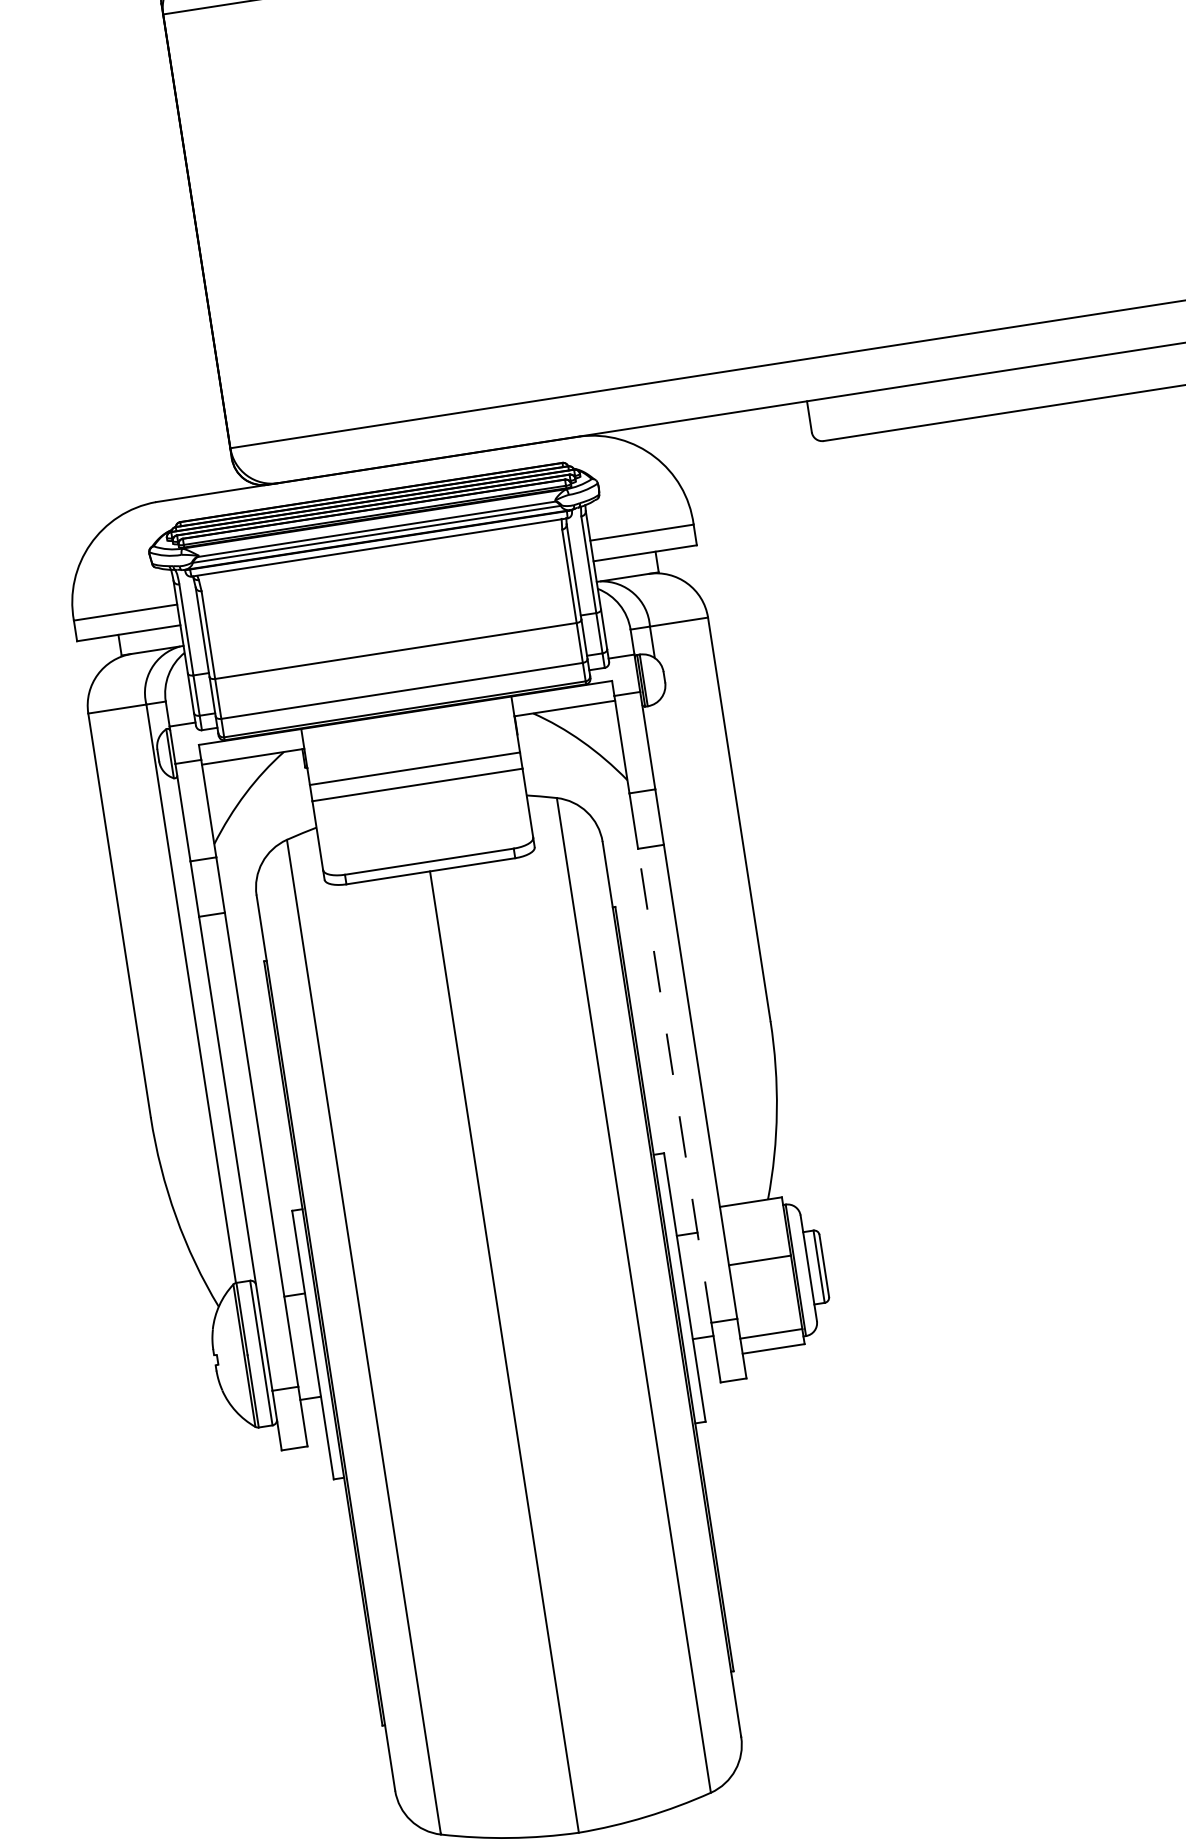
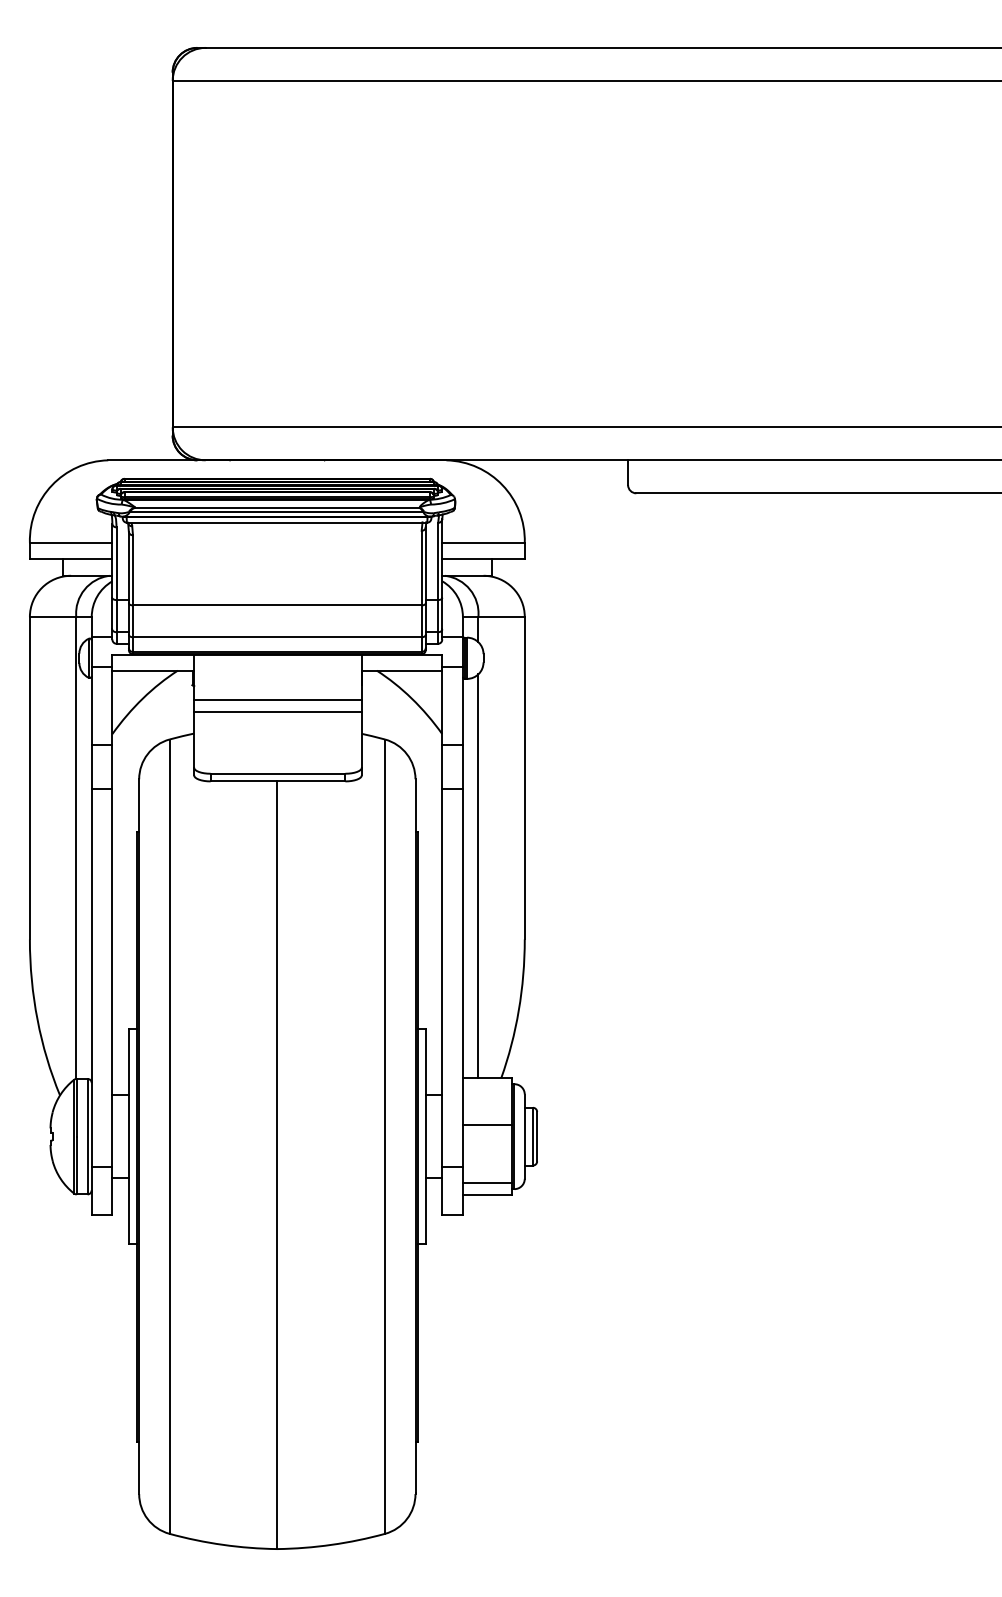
line: (700, 951) -> (478, 876), added
line: (674, 1084) -> (442, 977), dashed -> solid

